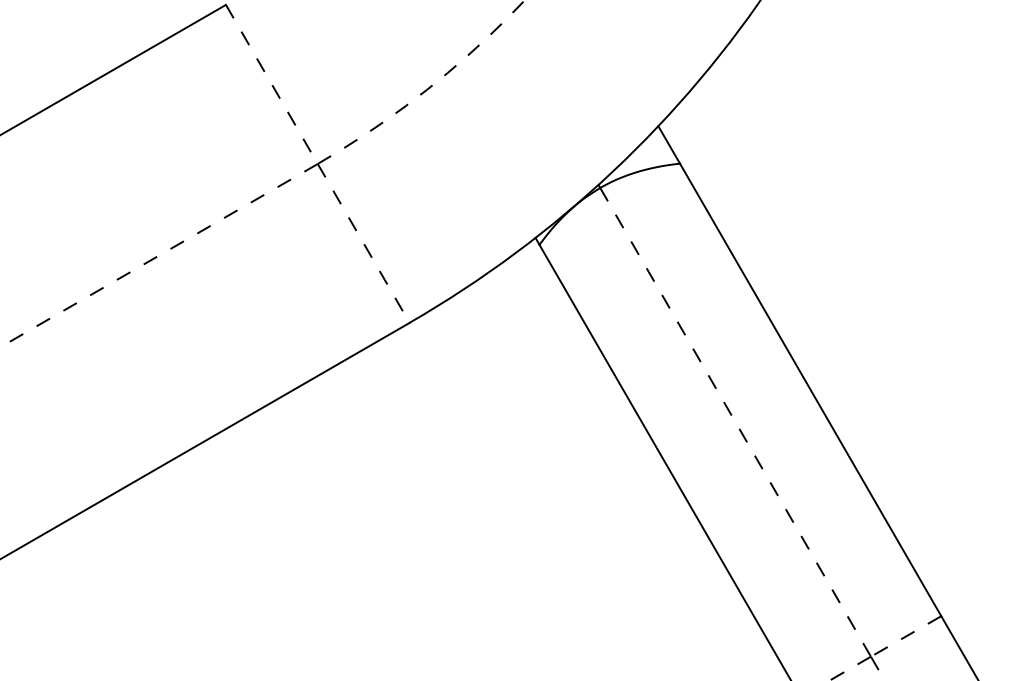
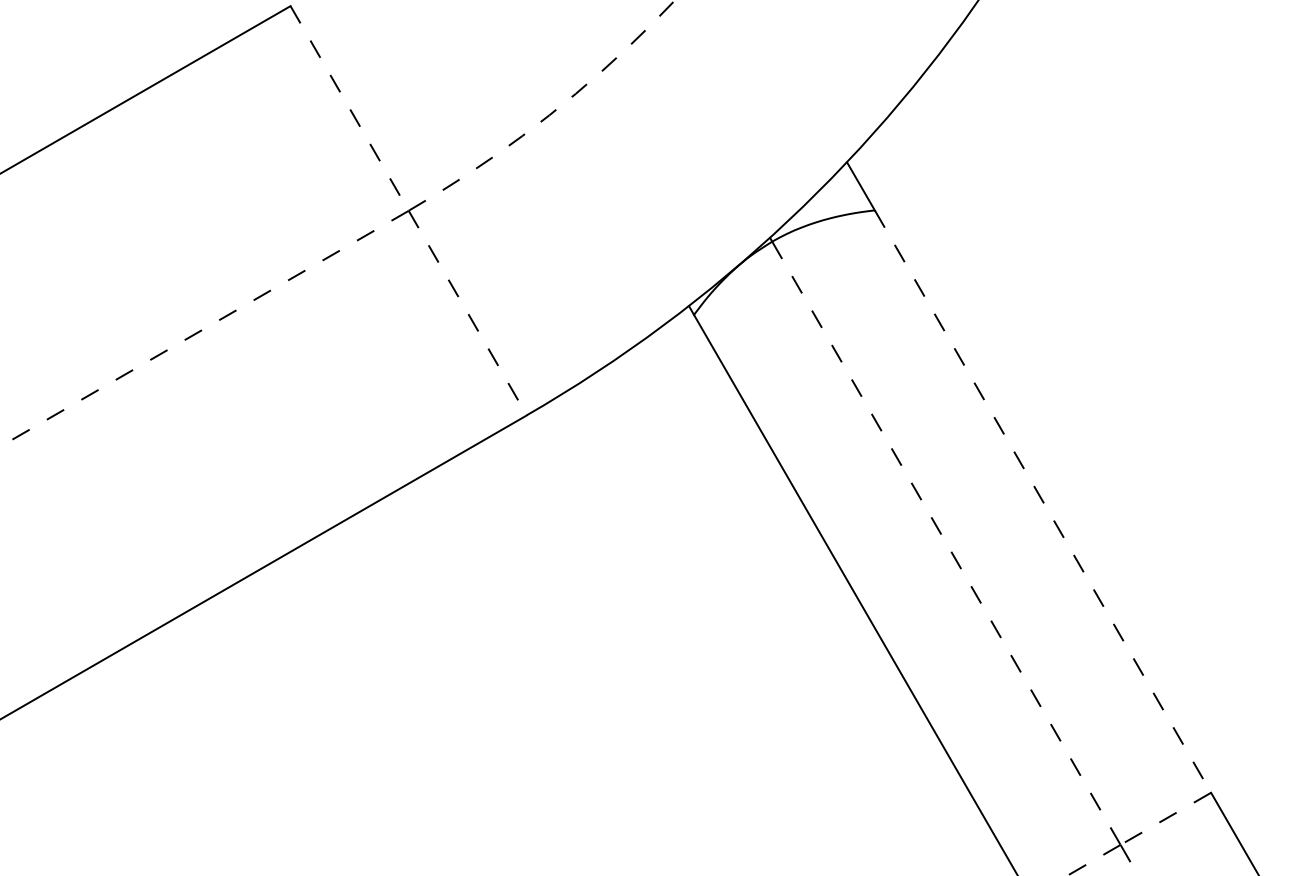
line: (810, 390) -> (1042, 502), solid -> dashed

